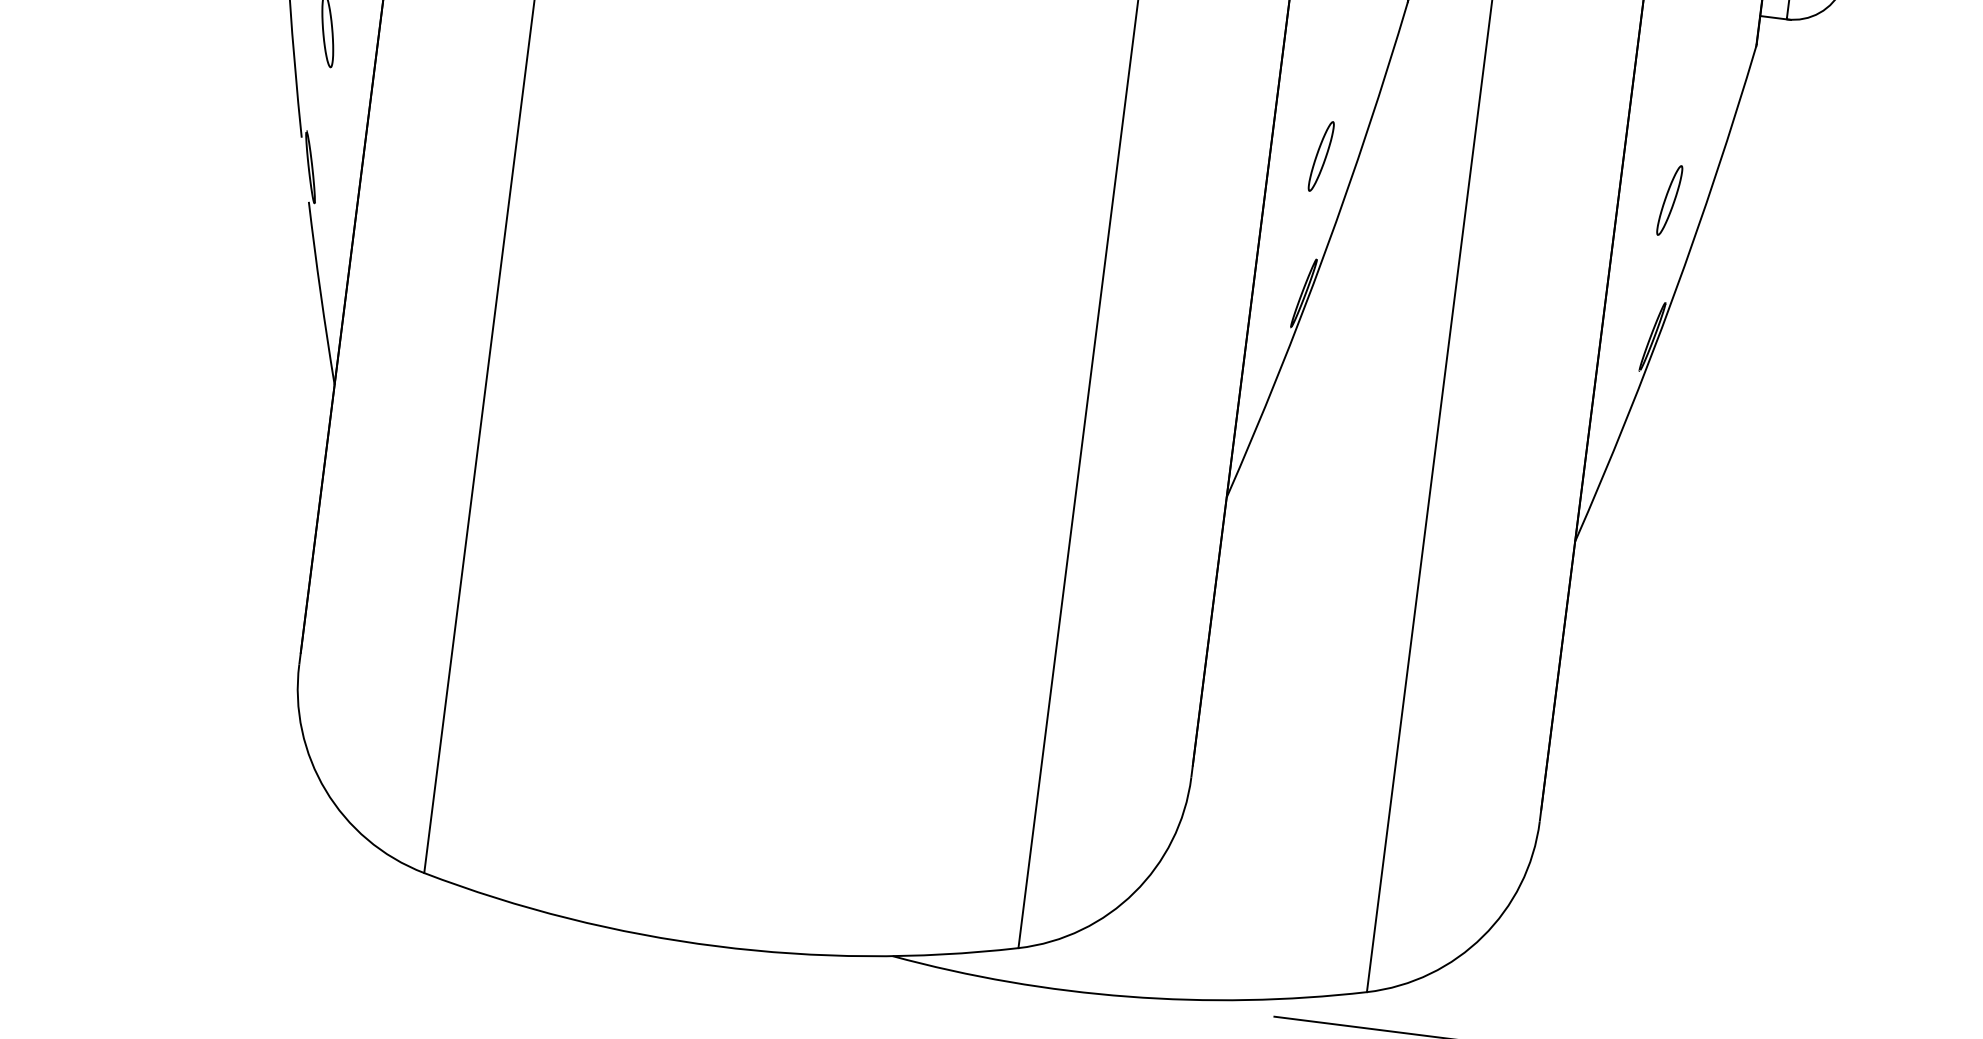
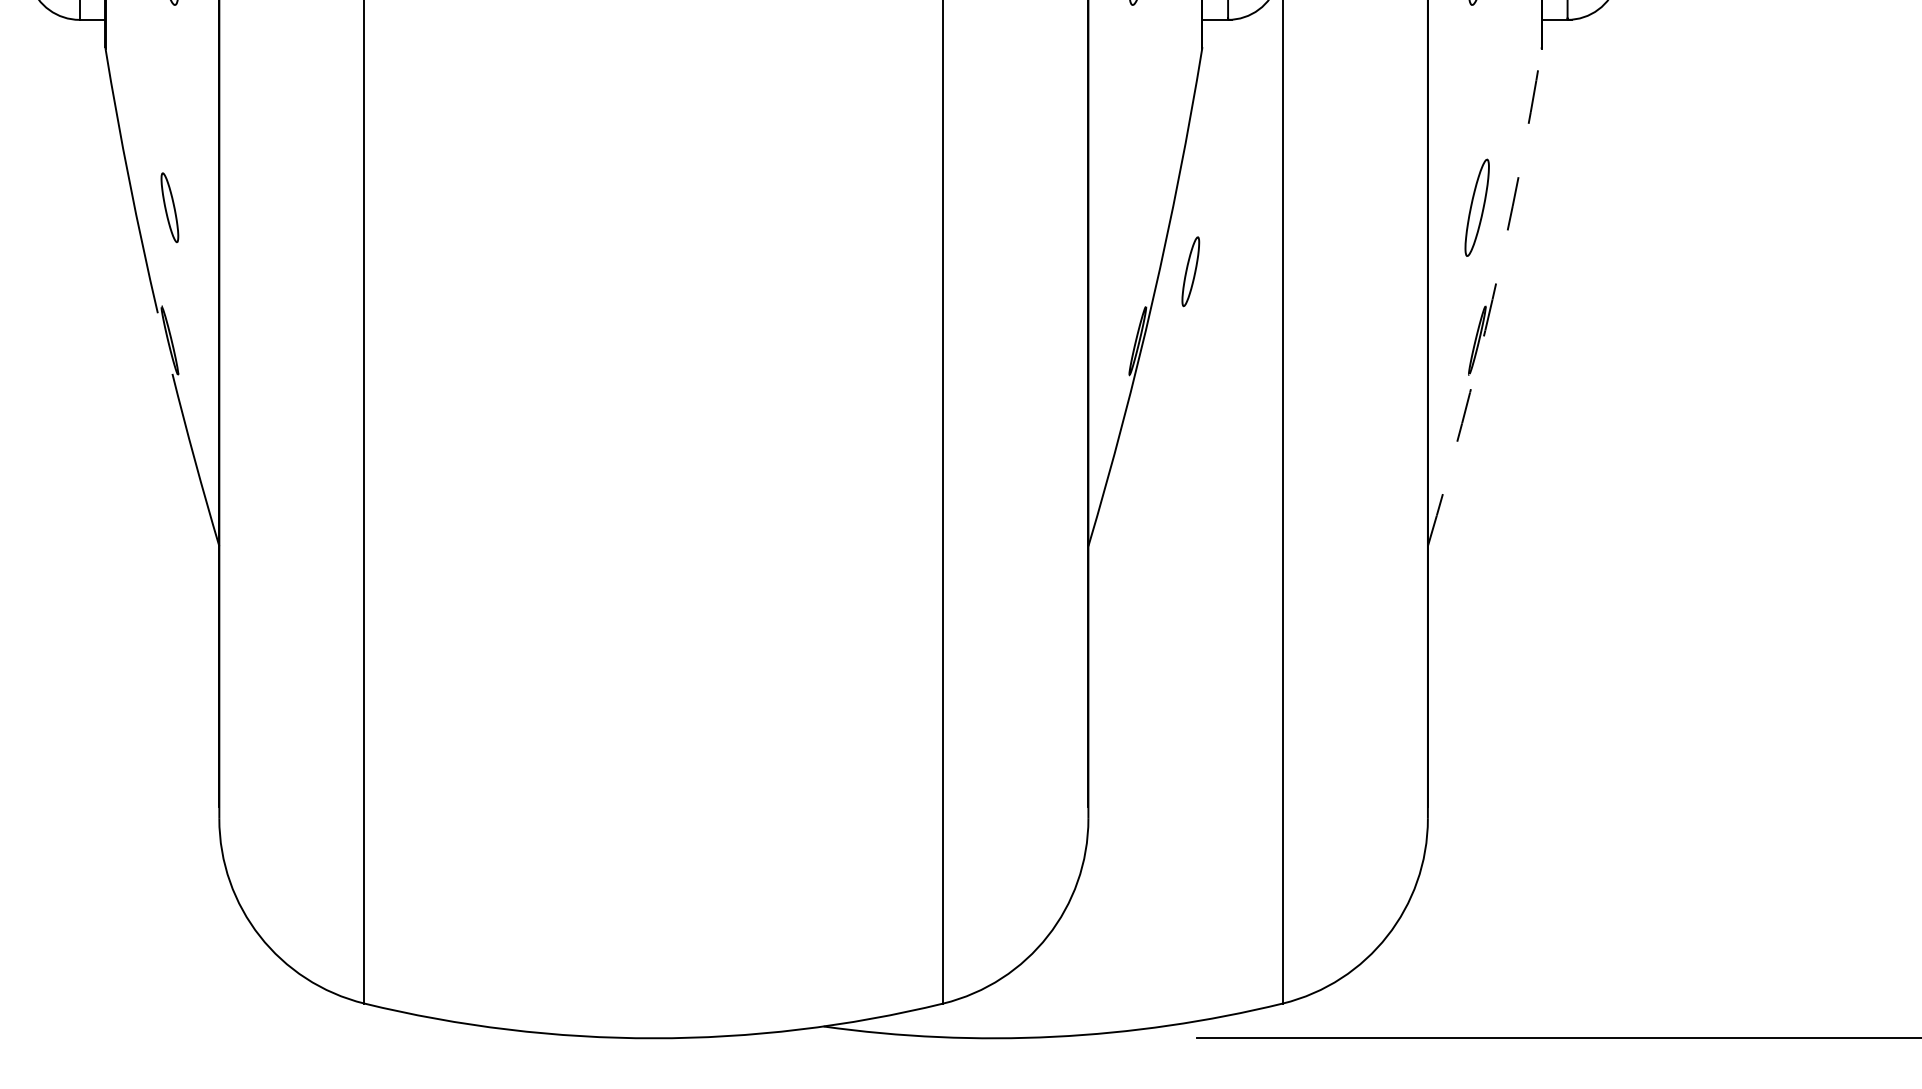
part: (1321, 156) -> (1190, 271), moved
part: (1669, 200) -> (1477, 207), size x1.4
arc: (1673, 296) -> (1492, 299), solid -> dashed

